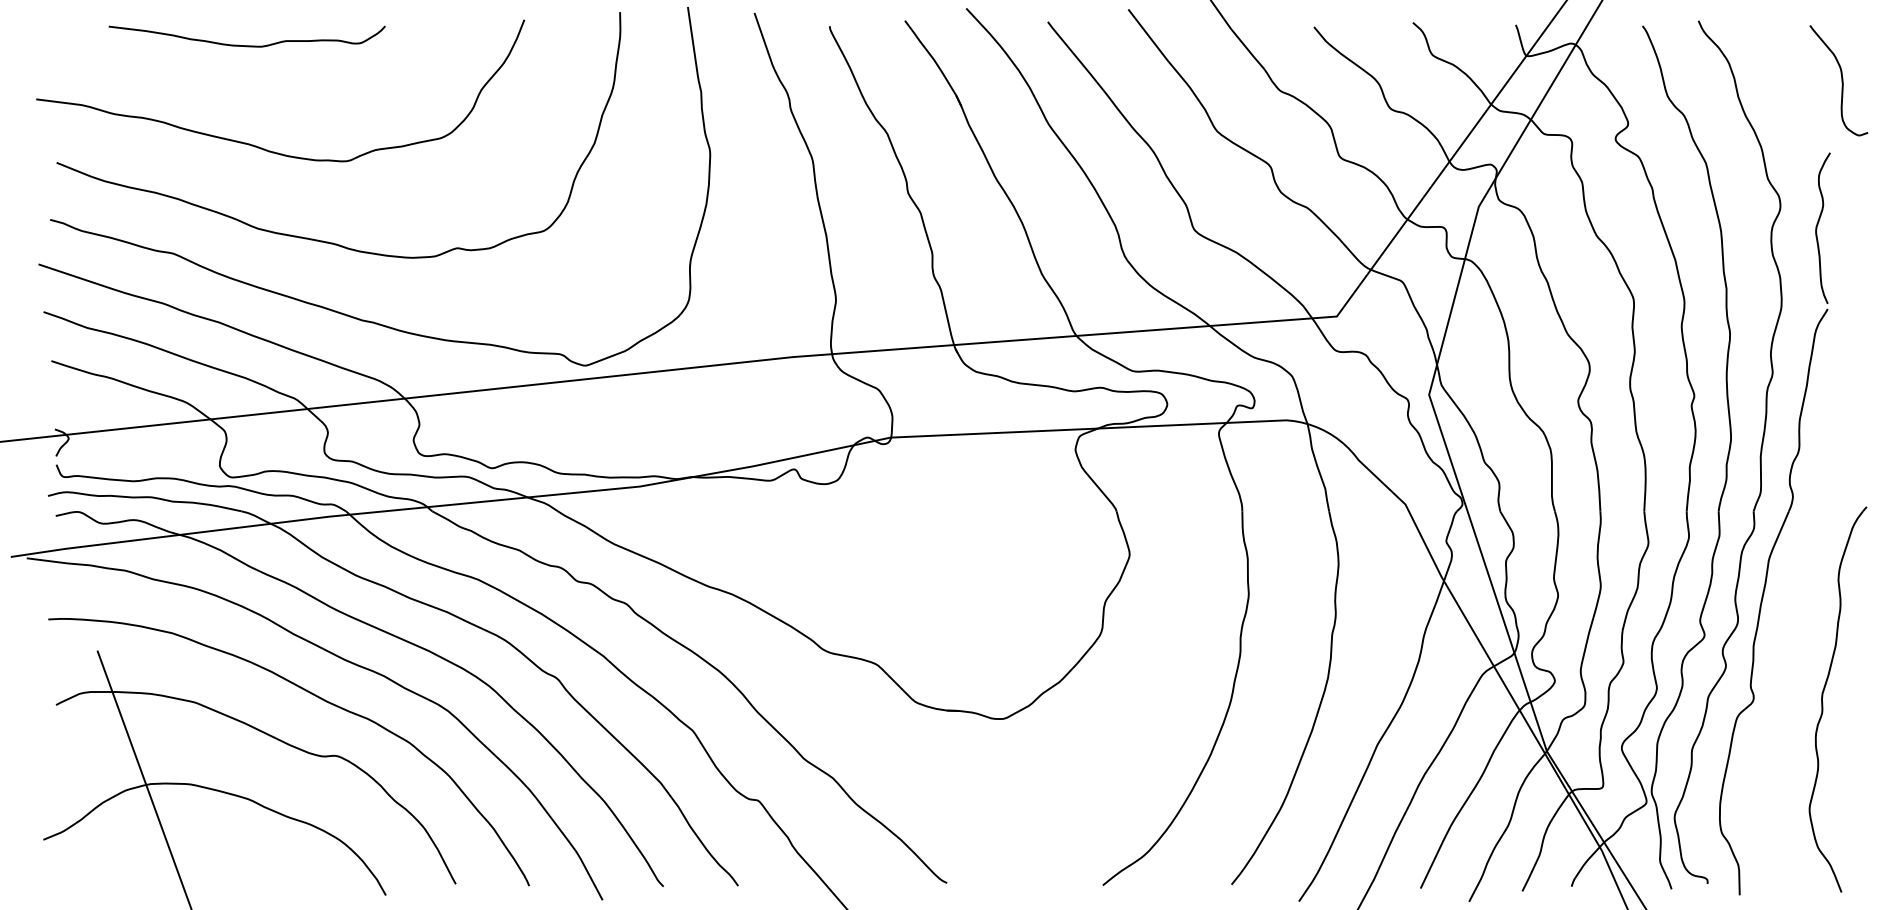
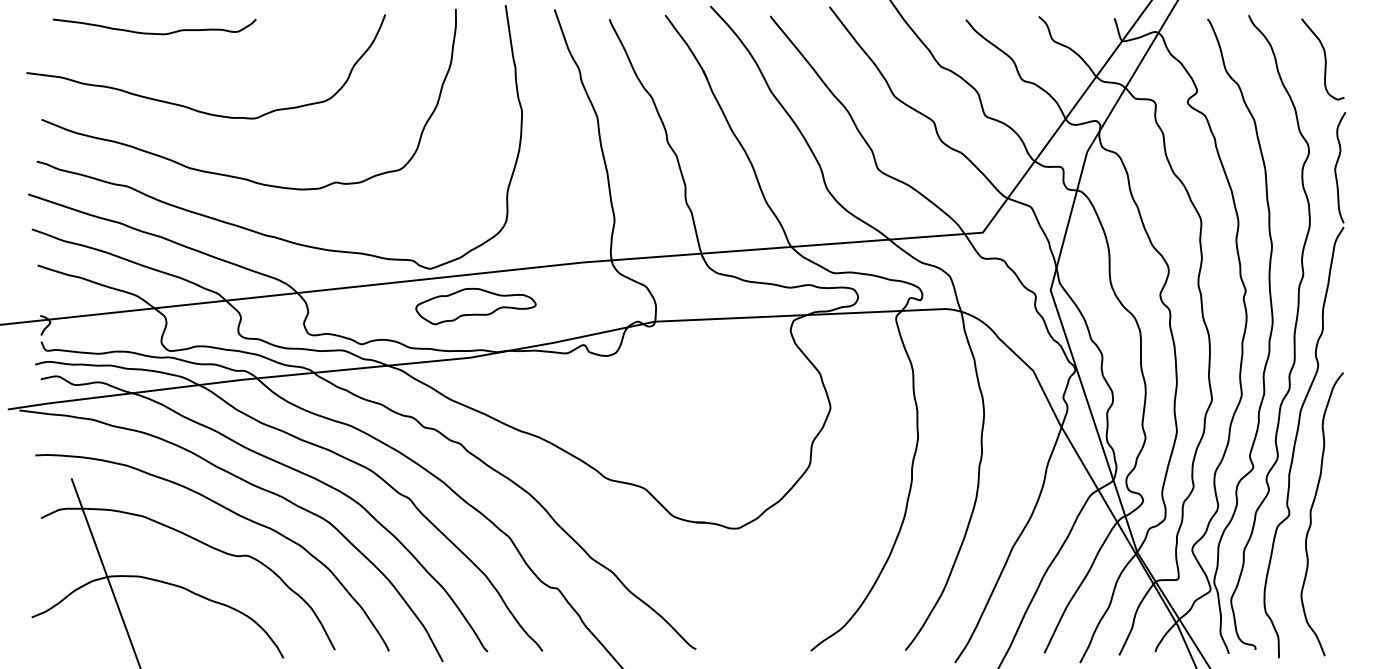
curve: (244, 44) -> (152, 32), moved
curve: (1840, 80) -> (1324, 59), moved
part: (646, 416) -> (475, 306), added
part: (1823, 699) -> (1311, 514), moved

